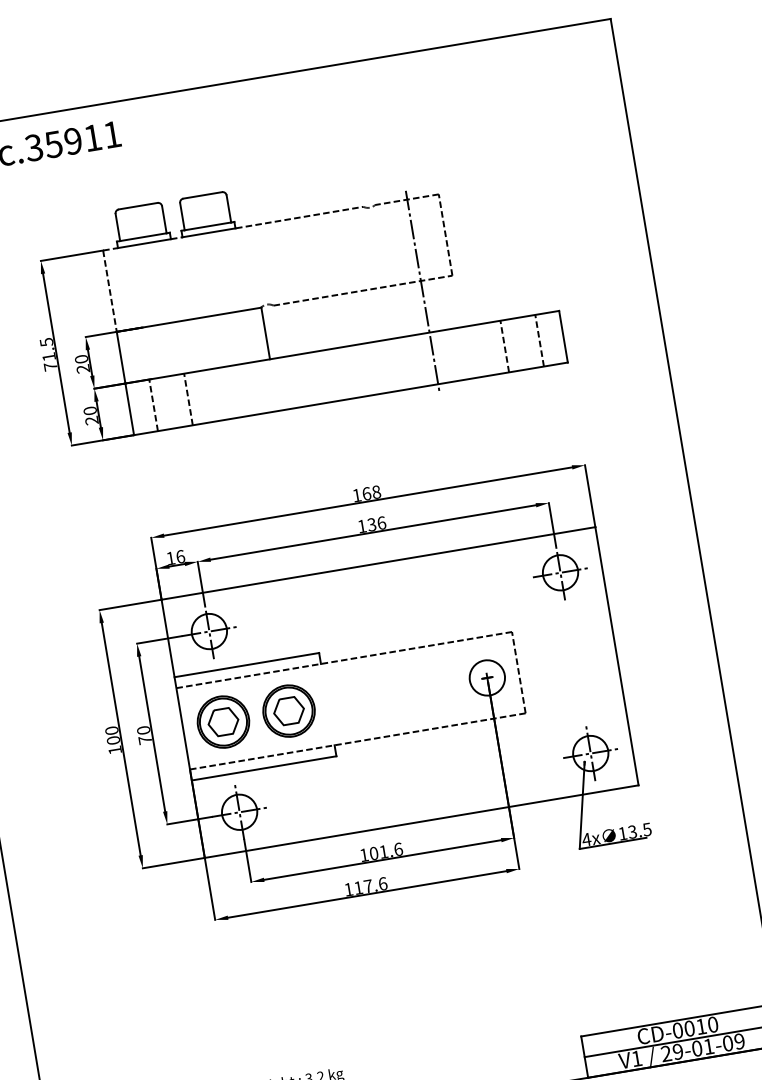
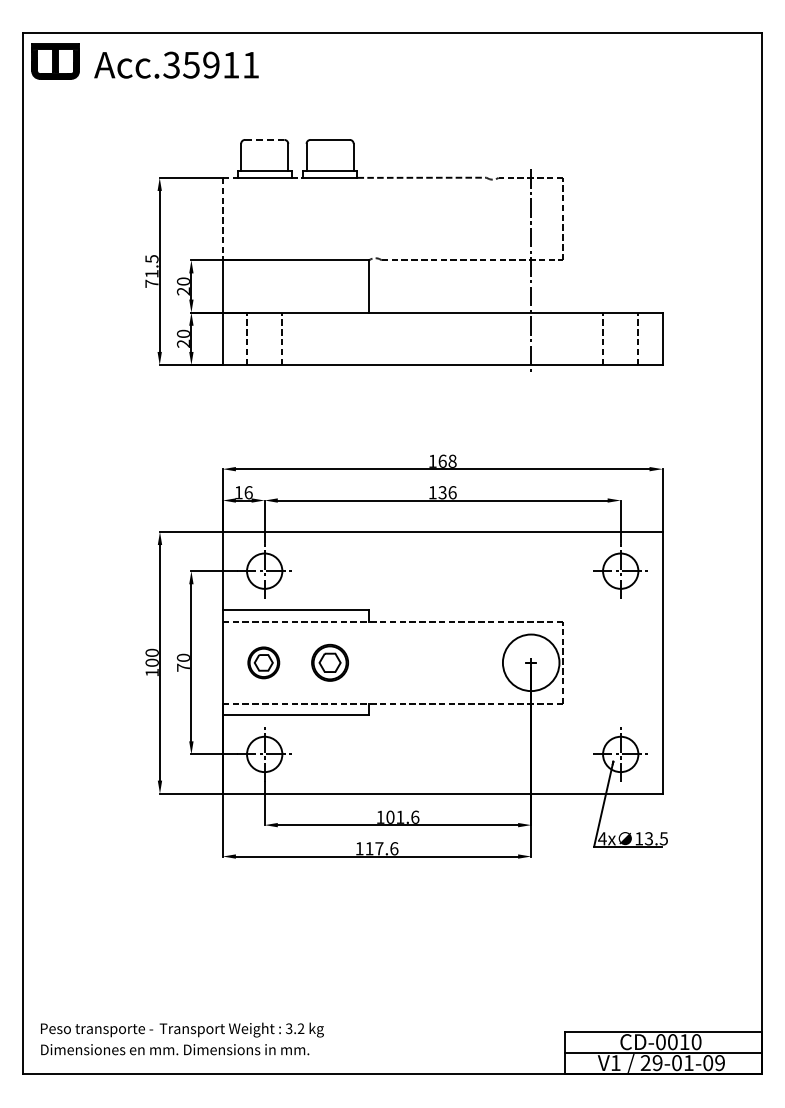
line: (137, 205) -> (264, 139), solid -> dashed
circle: (486, 677) -> (530, 662), size x1.6
part: (288, 710) -> (329, 662), size x0.7
part: (223, 721) -> (263, 662), size x0.6

